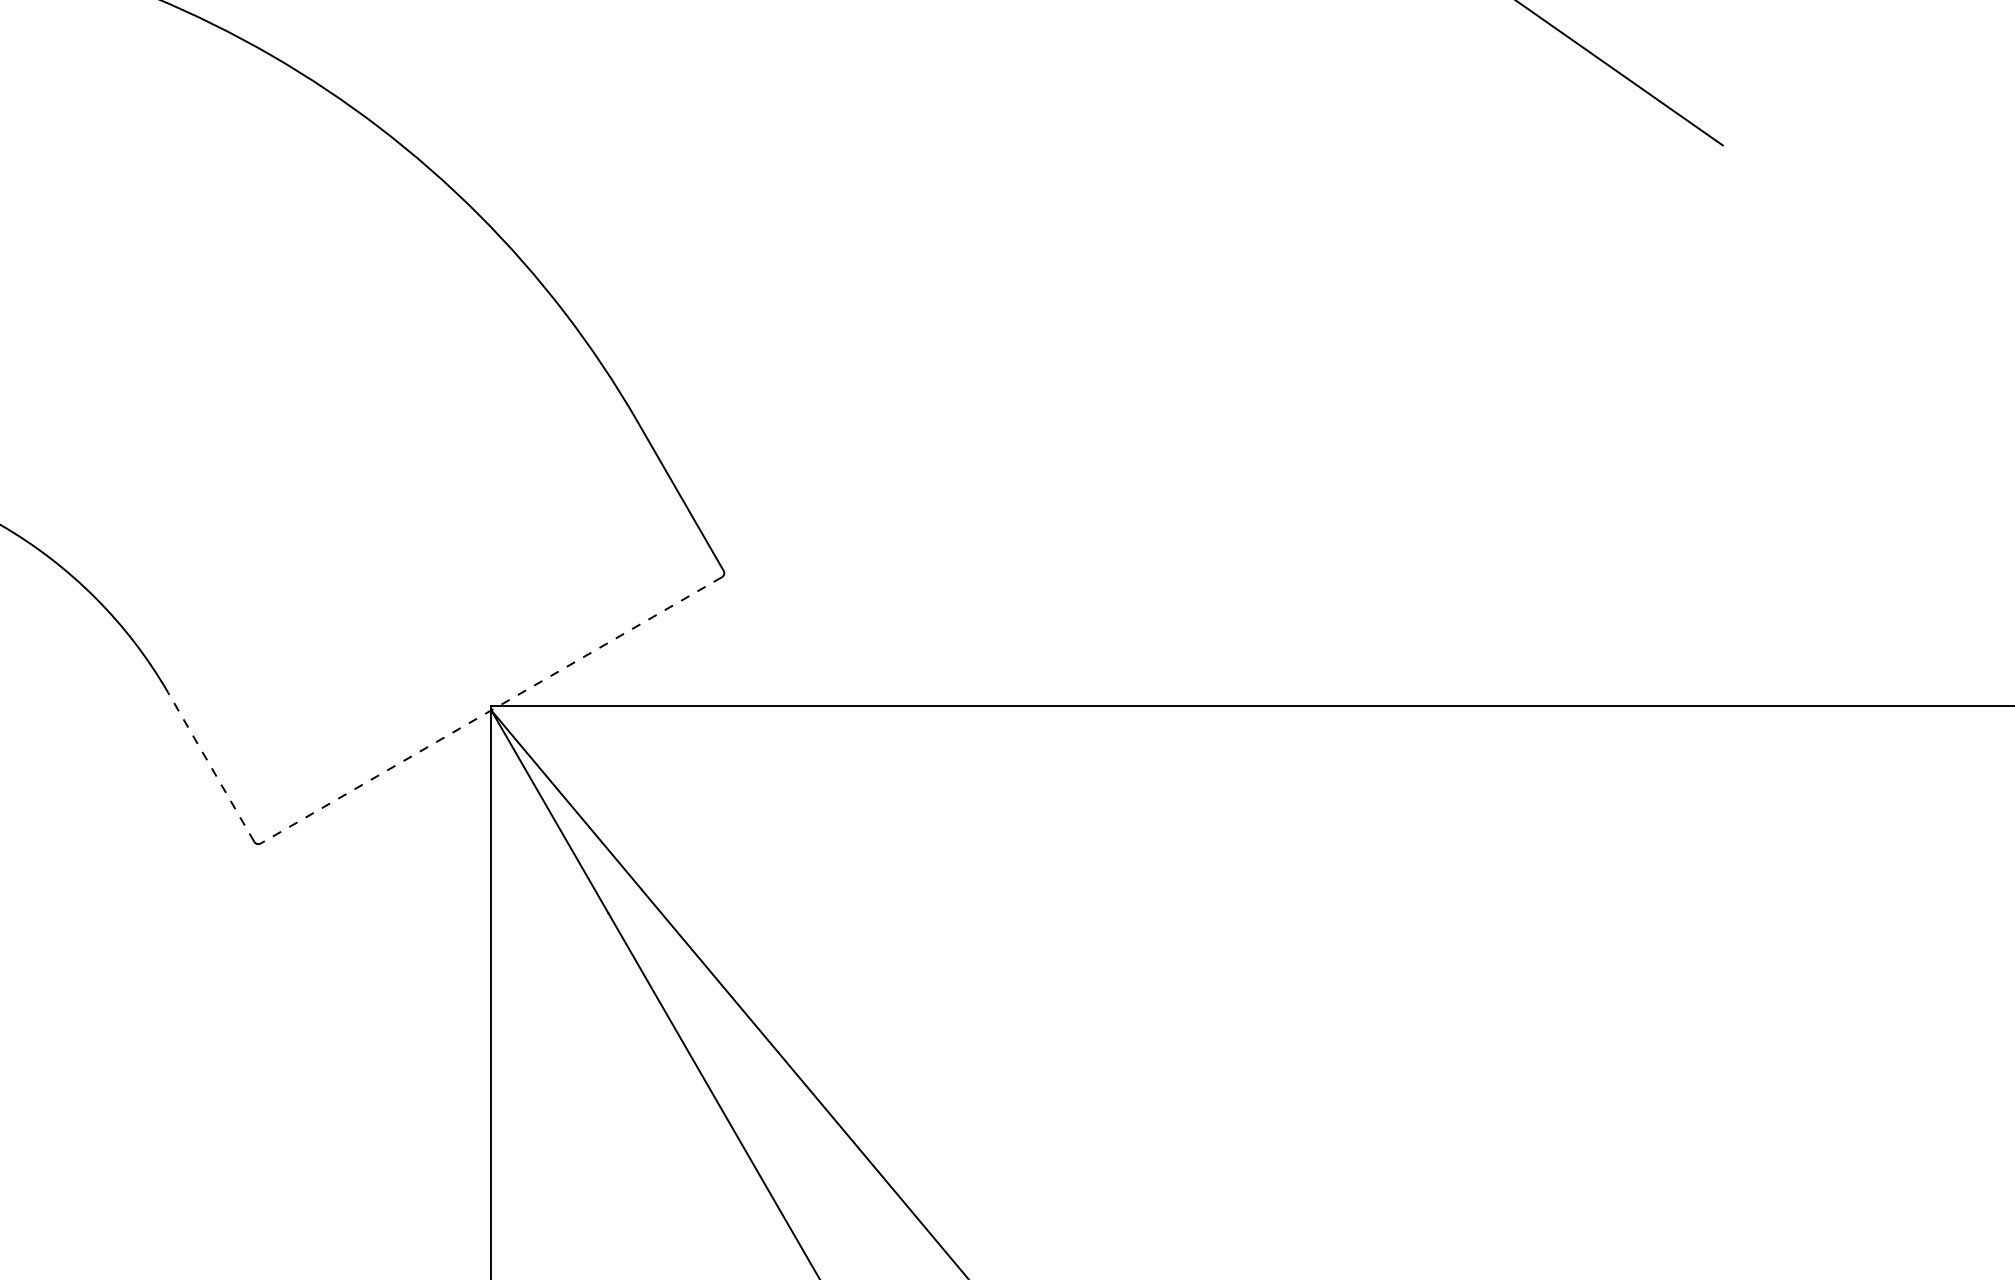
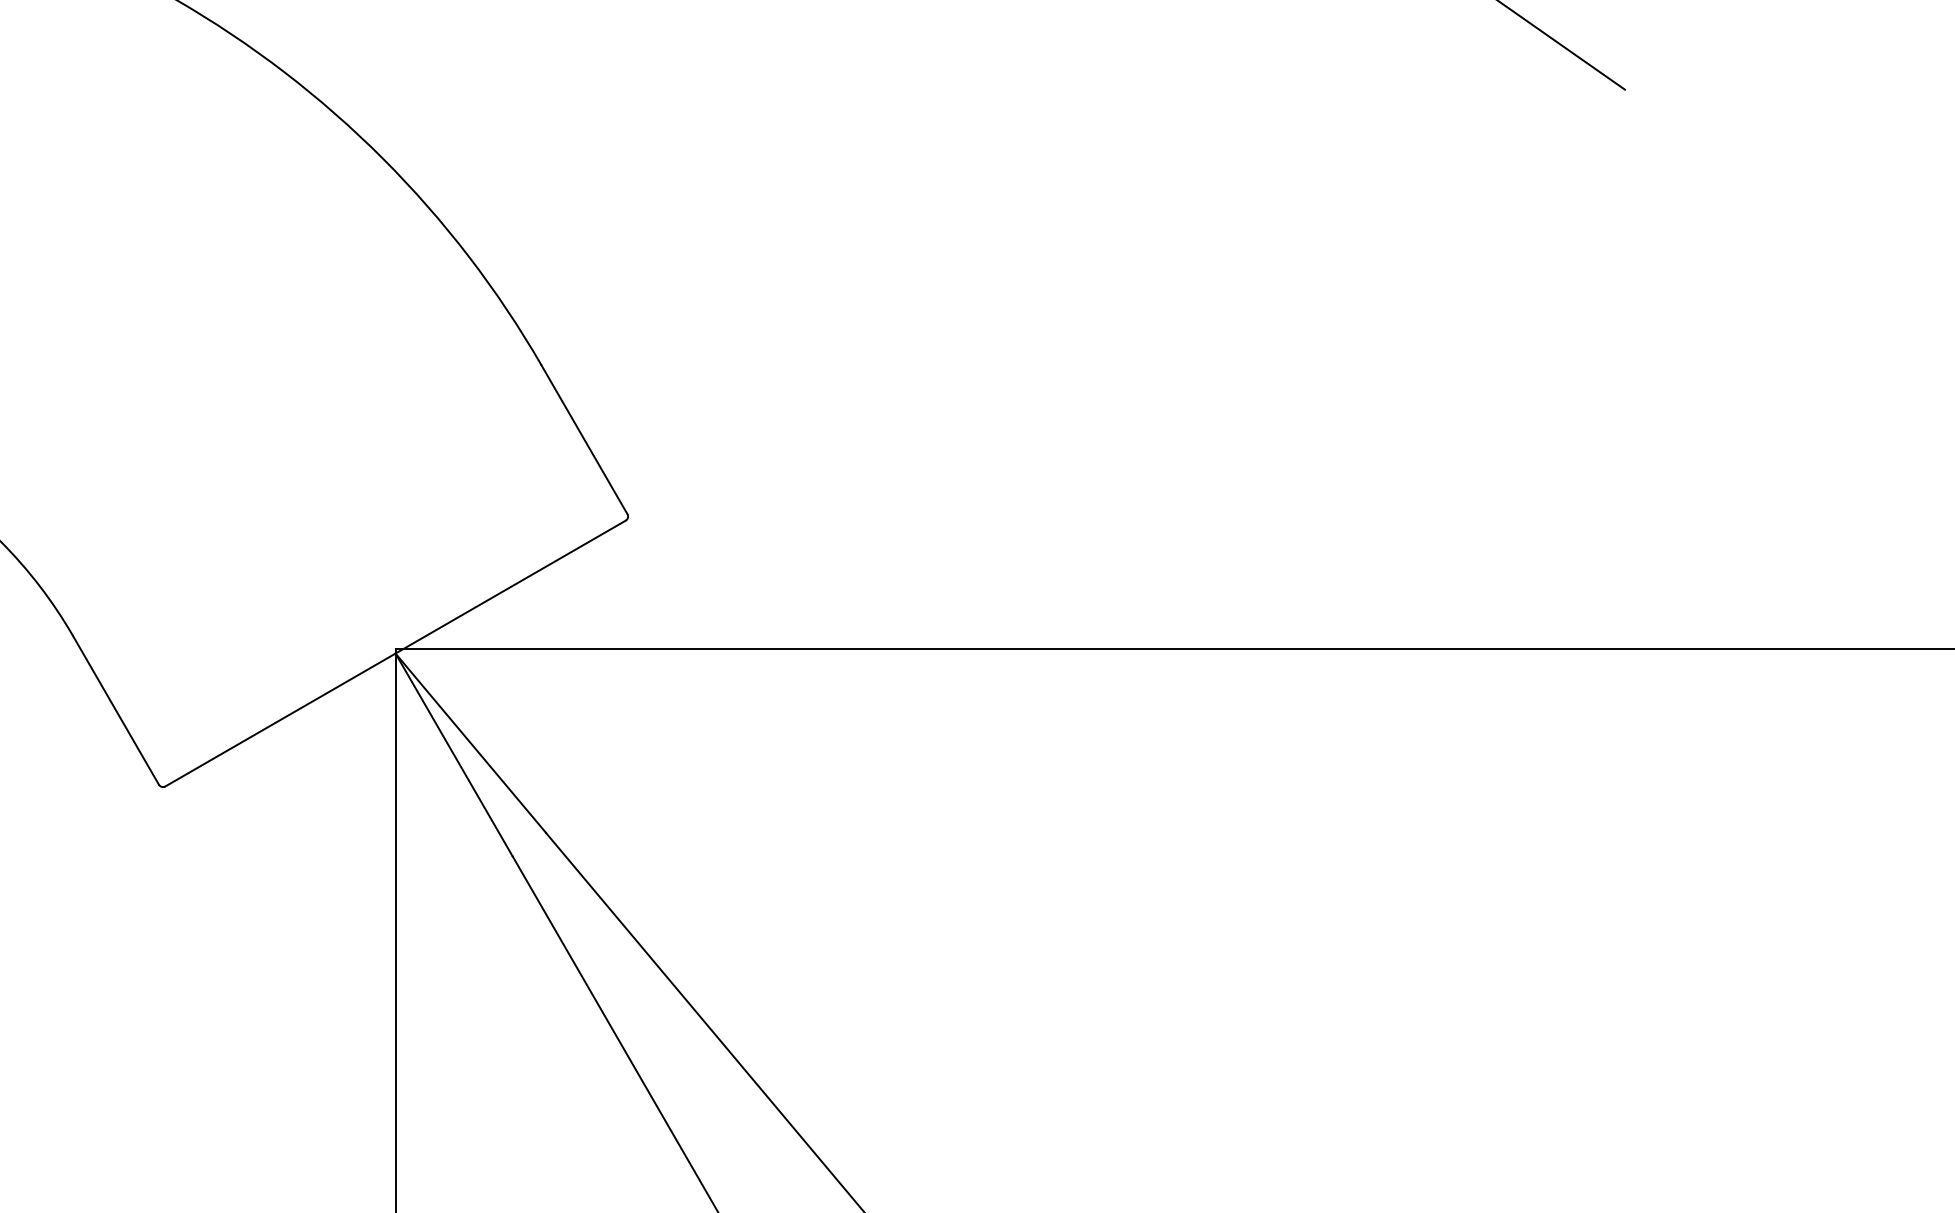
line: (490, 710) -> (394, 653), dashed -> solid
line: (211, 766) -> (116, 709), dashed -> solid

